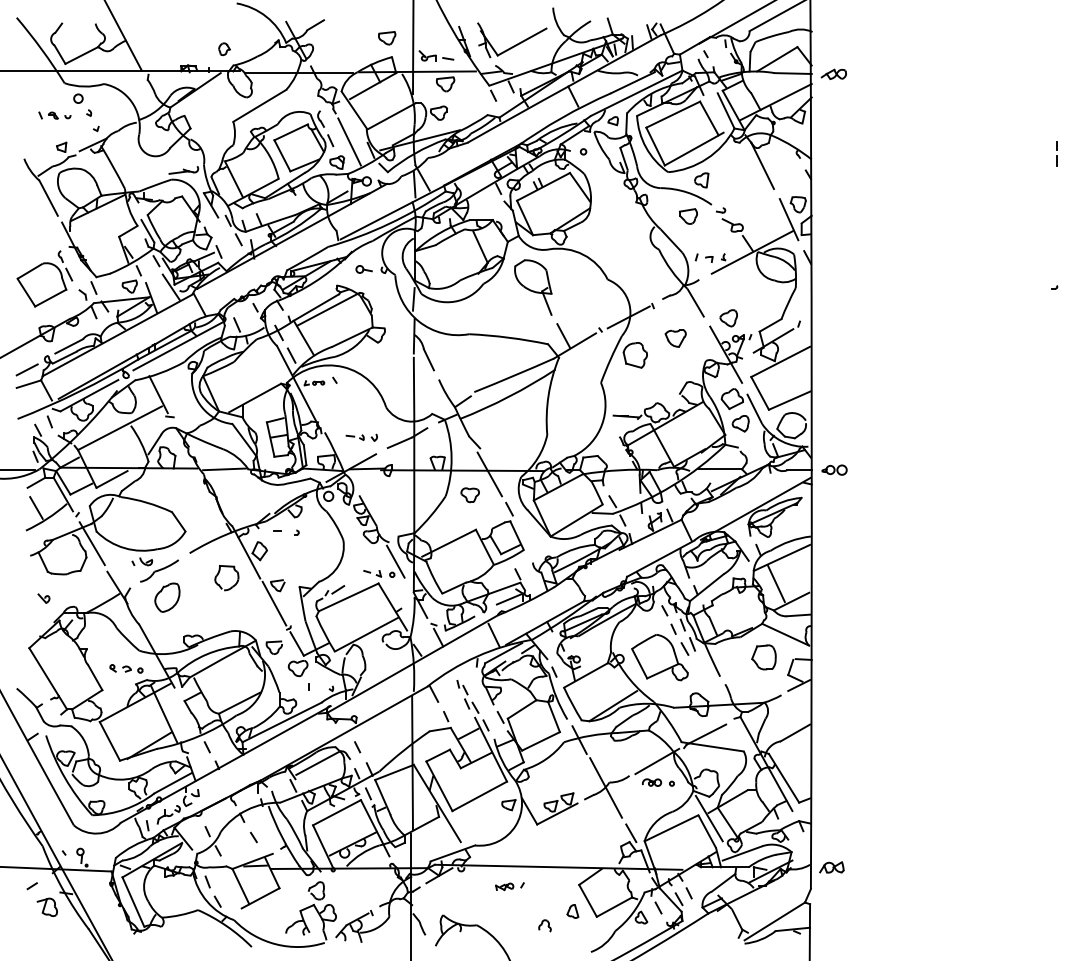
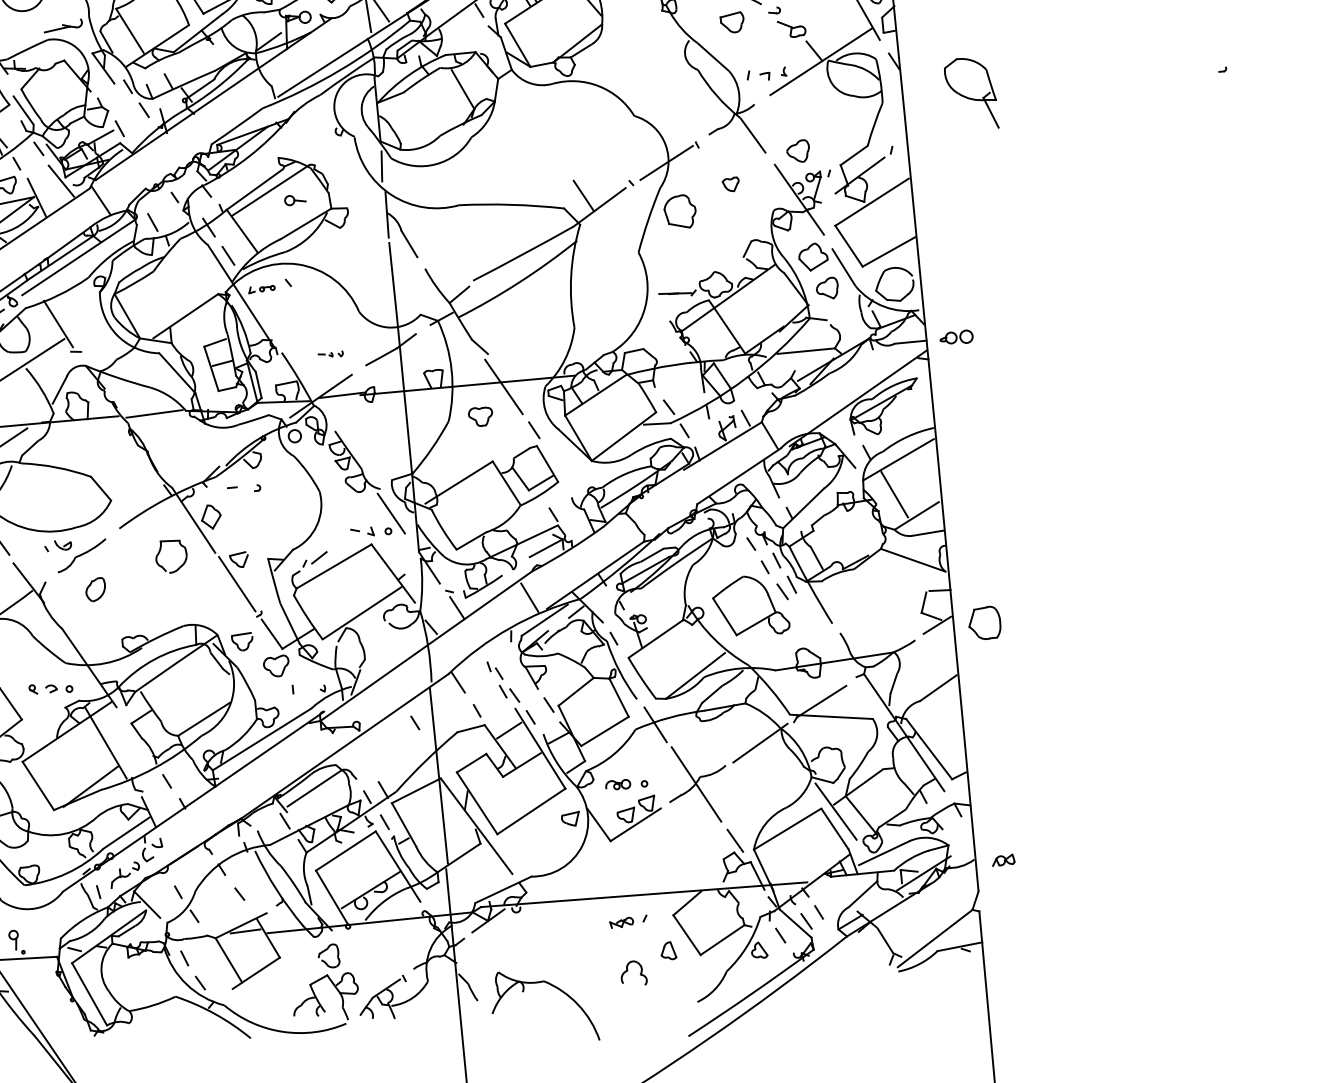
part: (363, 269) -> (294, 200), moved
part: (533, 287) -> (971, 93), moved
part: (675, 338) -> (730, 184), size x0.6
part: (361, 437) -> (330, 354), size x0.6
part: (167, 597) -> (95, 589), size x0.6
part: (763, 657) -> (984, 623), moved
line: (357, 747) -> (415, 723), moved
part: (658, 782) -> (626, 783), moved
part: (831, 867) -> (1002, 860), size x0.7
part: (509, 886) -> (628, 921), moved
part: (544, 925) -> (632, 973), size x1.6

